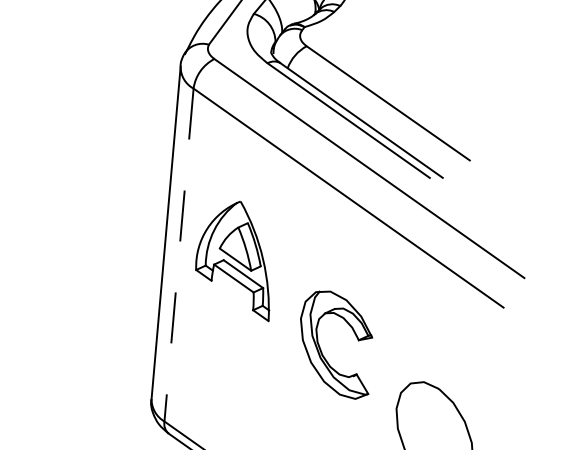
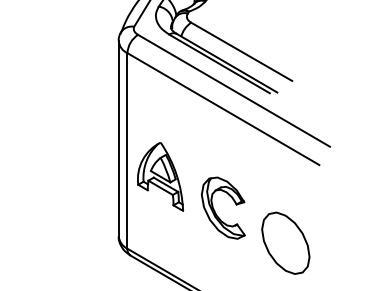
line: (179, 254) -> (127, 150), dashed -> solid
part: (235, 259) -> (160, 176), moved
part: (321, 349) -> (215, 211), moved

